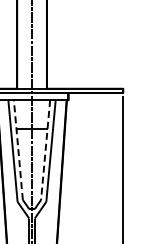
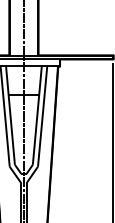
line: (18, 149) -> (10, 115), dashed -> solid
line: (45, 150) -> (37, 116), dashed -> solid

